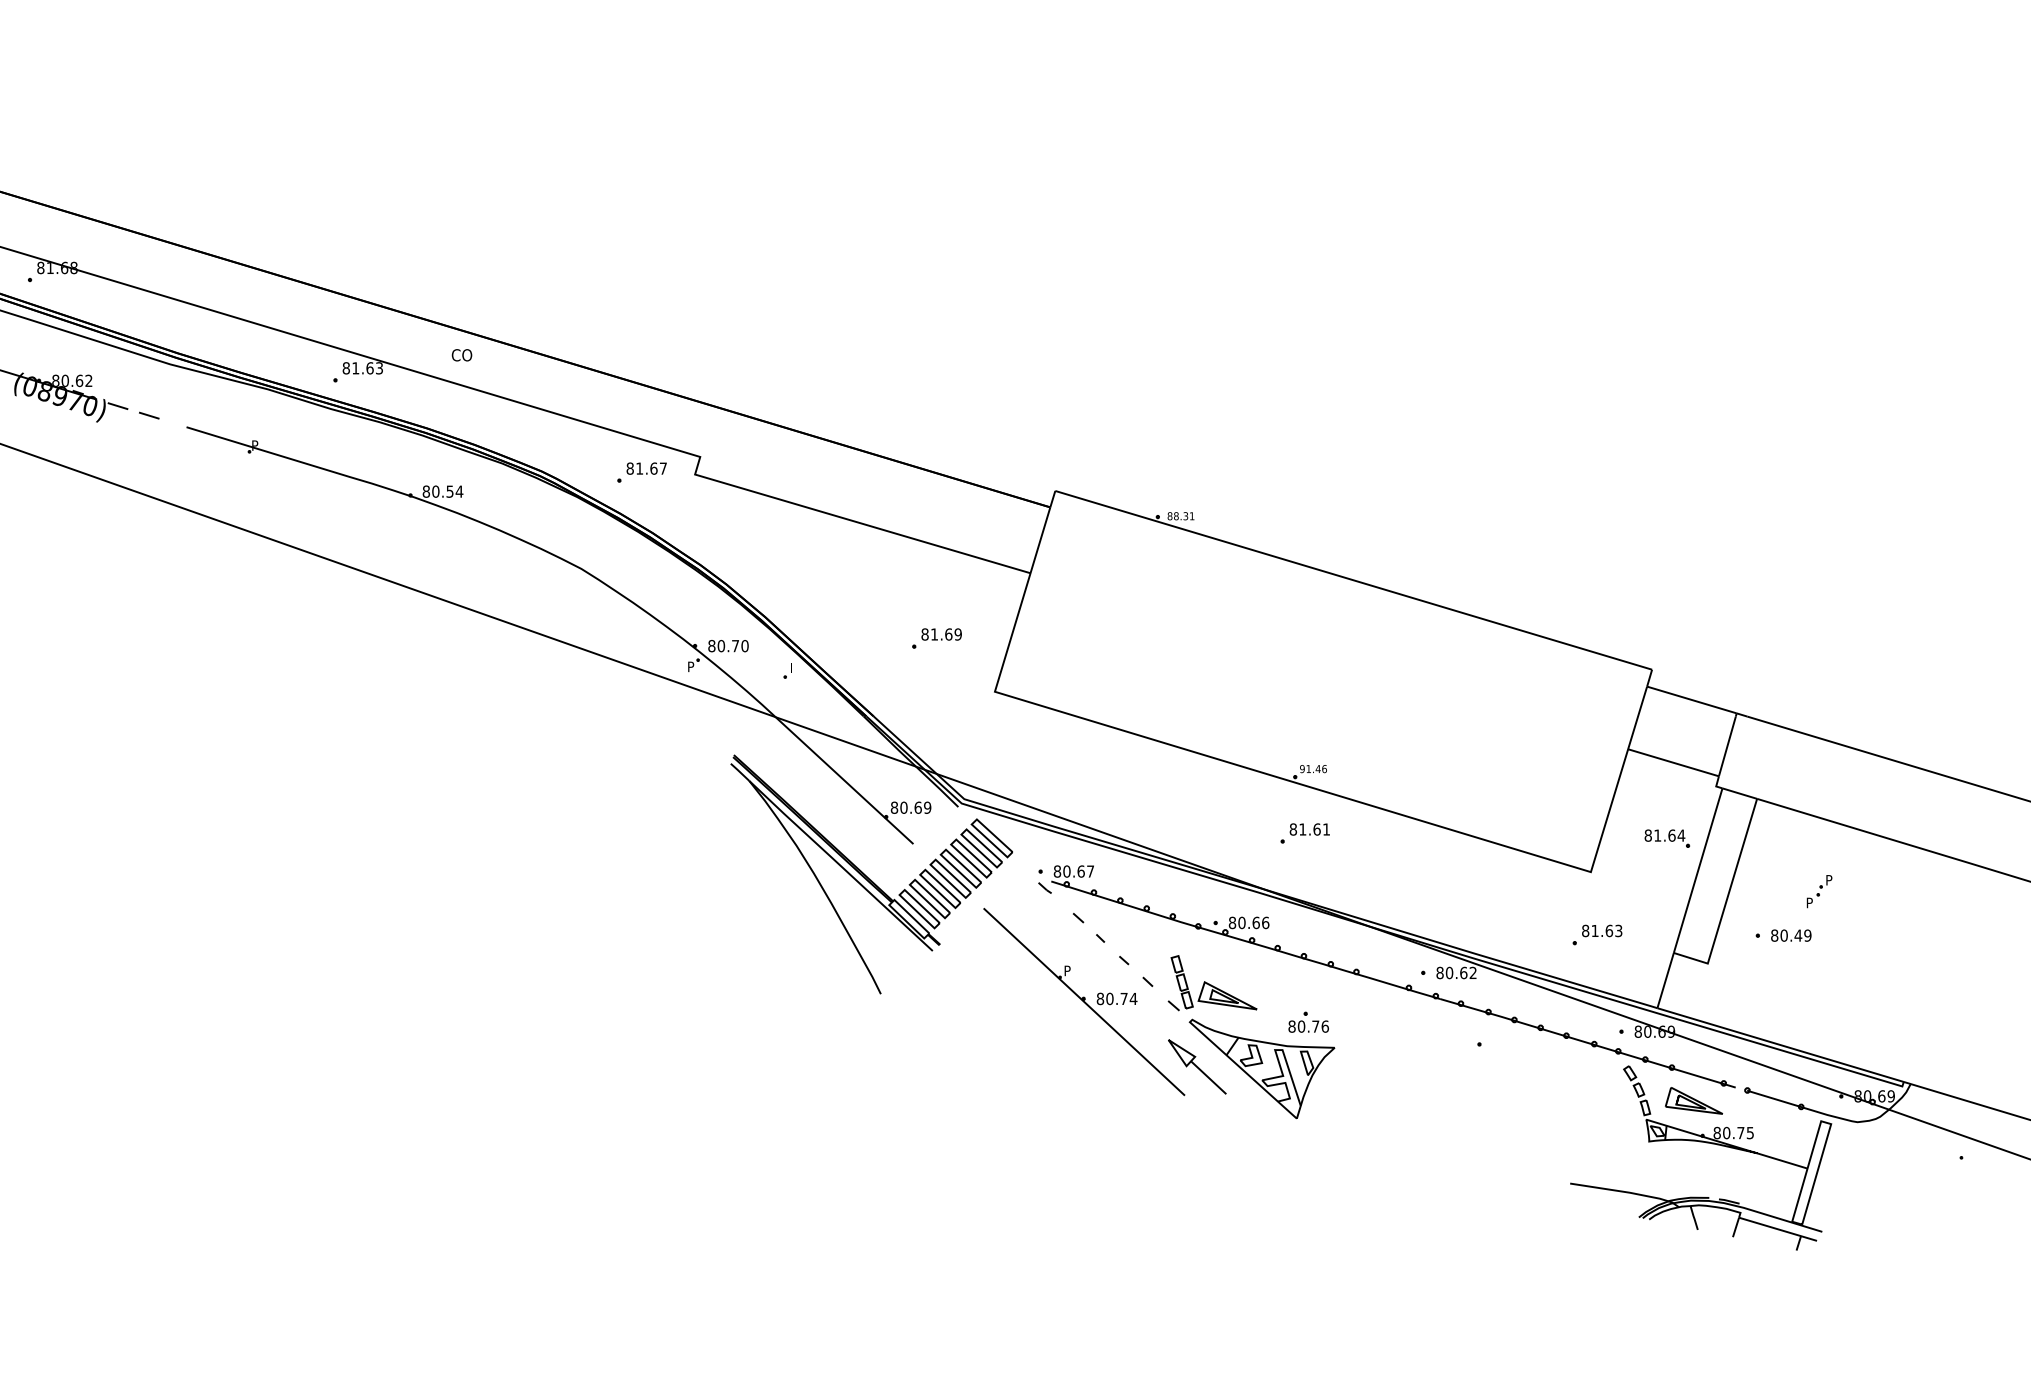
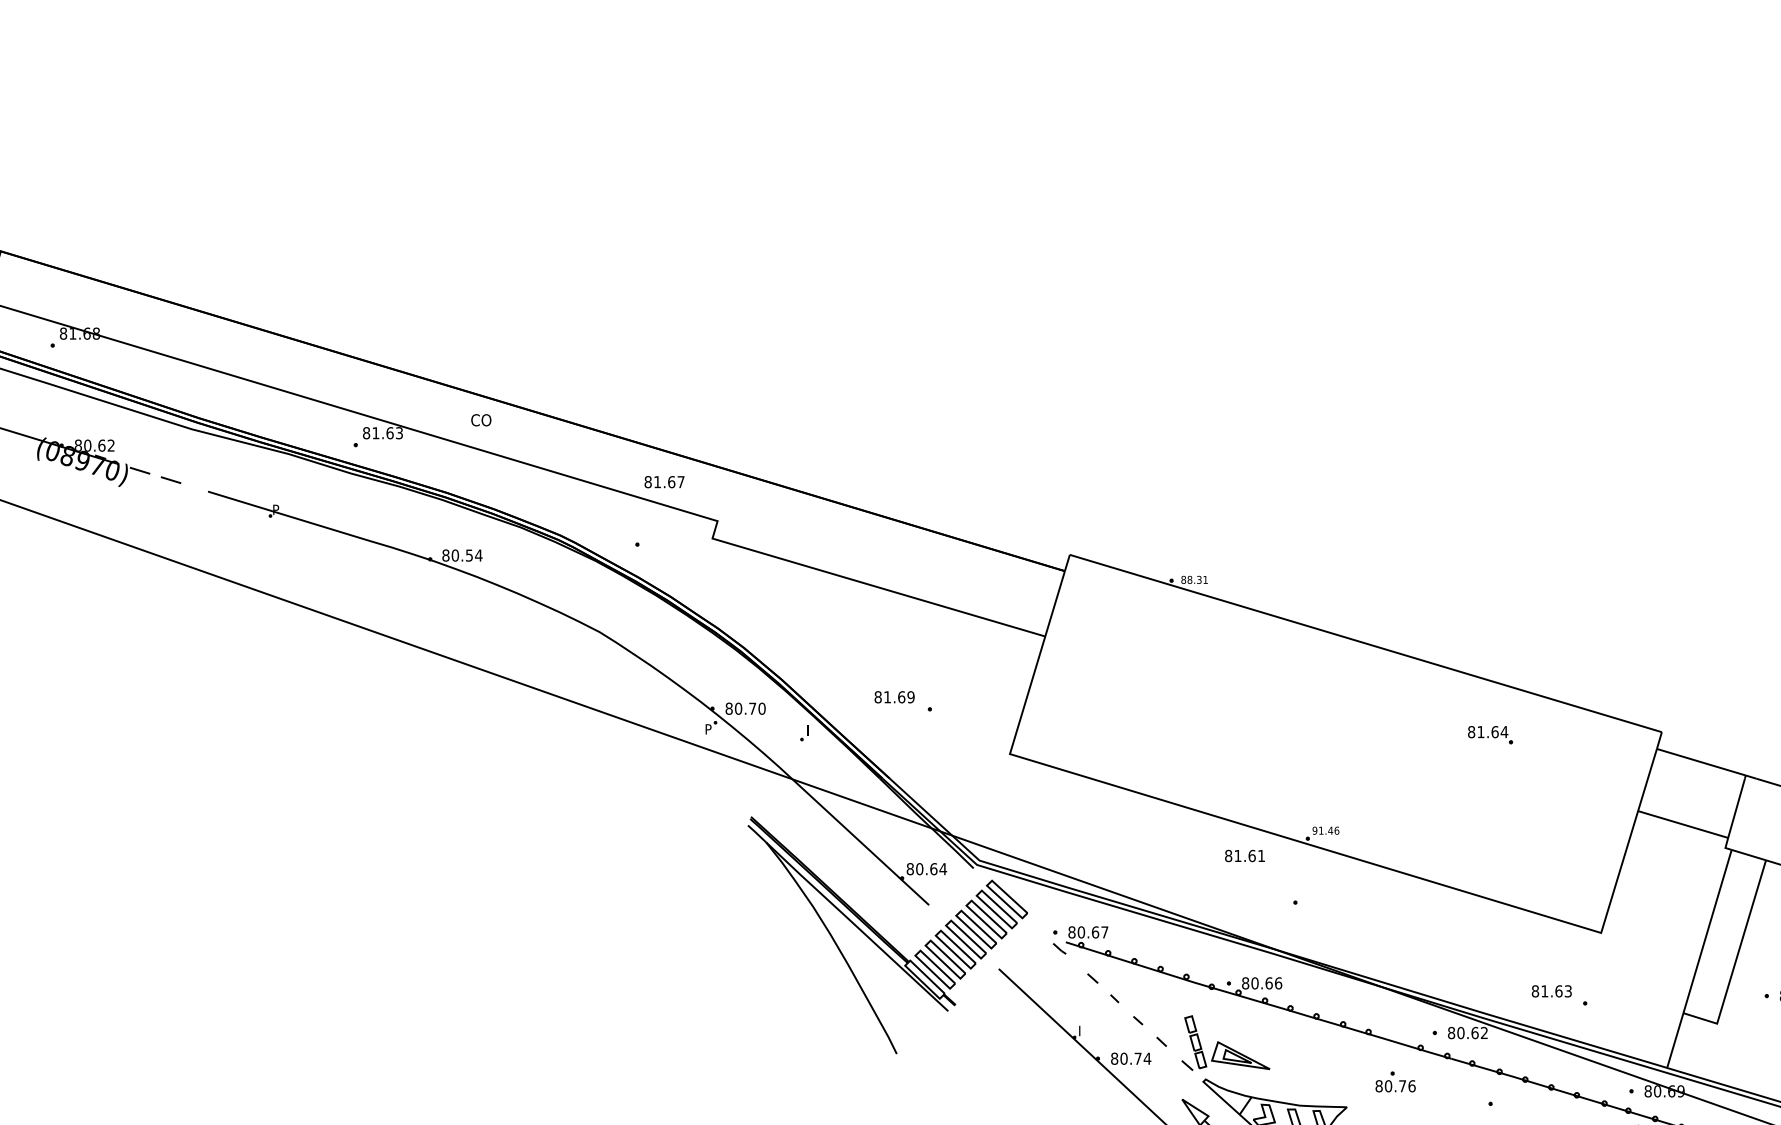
text: (646, 468) -> (664, 481), moved
text: (941, 634) -> (894, 697), moved
text: (927, 807) -> (943, 868), 80.69 -> 80.64
text: (1309, 829) -> (1244, 855), moved
part: (1667, 838) -> (1490, 734), moved
text: (1602, 930) -> (1552, 990), moved
text: (1068, 968) -> (1082, 1028), P -> I
part: (1308, 1021) -> (1395, 1081), moved

